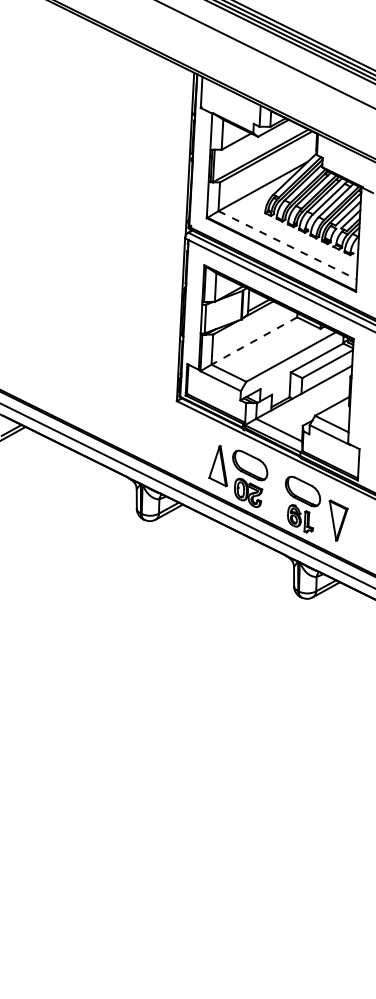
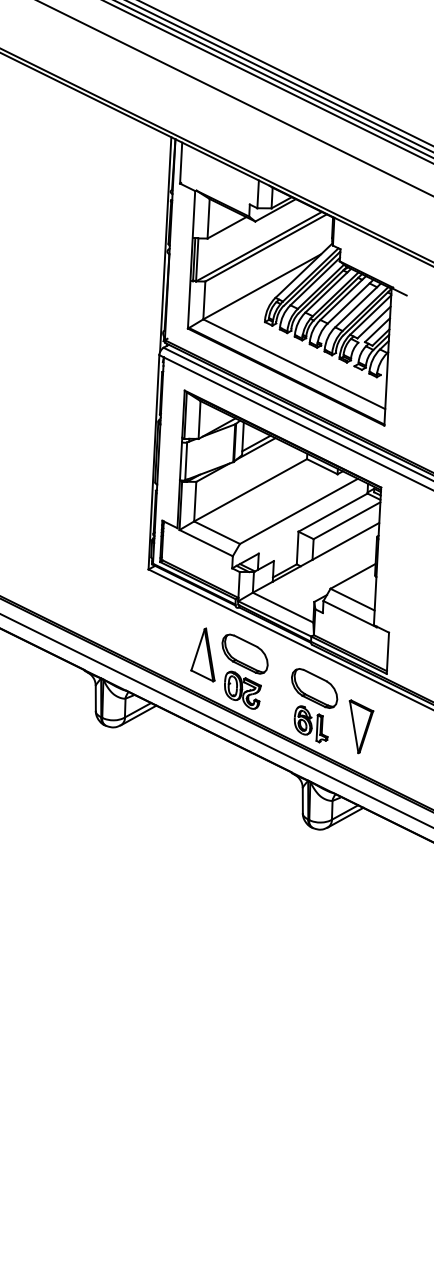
line: (288, 245) -> (295, 364), dashed -> solid
line: (254, 341) -> (250, 490), dashed -> solid

